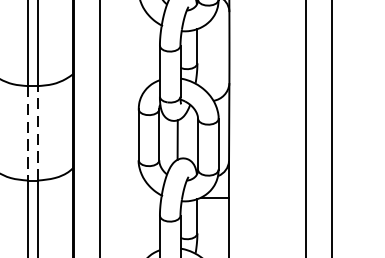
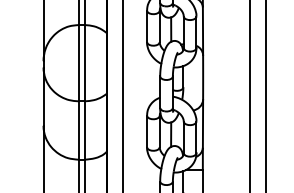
line: (37, 133) -> (84, 130), dashed -> solid
line: (27, 134) -> (78, 131), dashed -> solid

